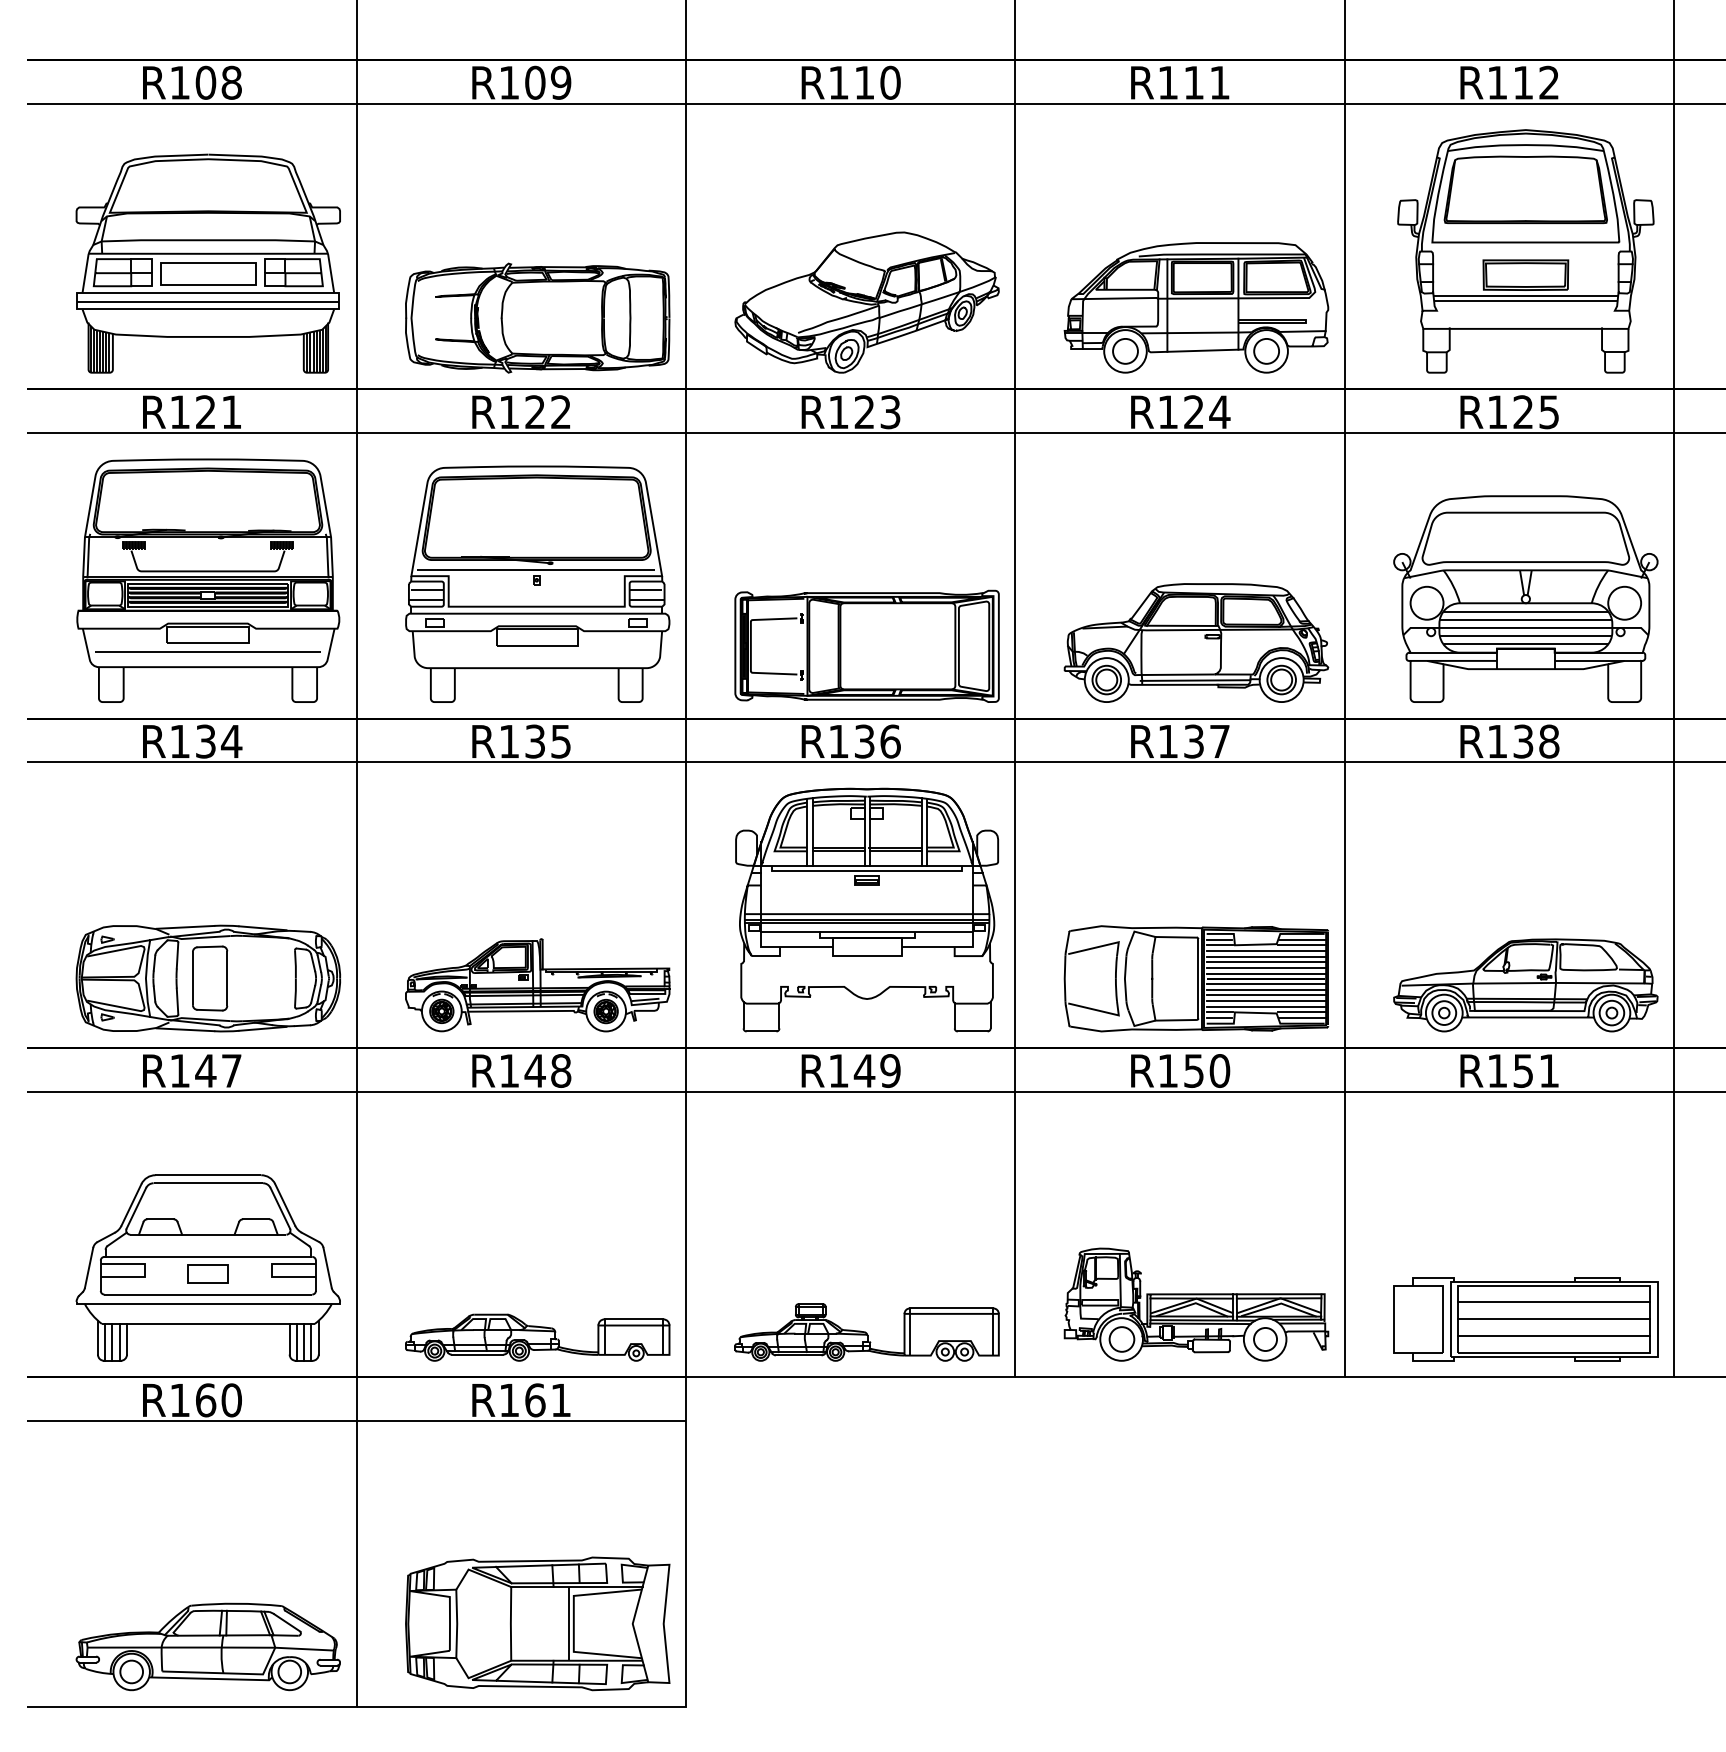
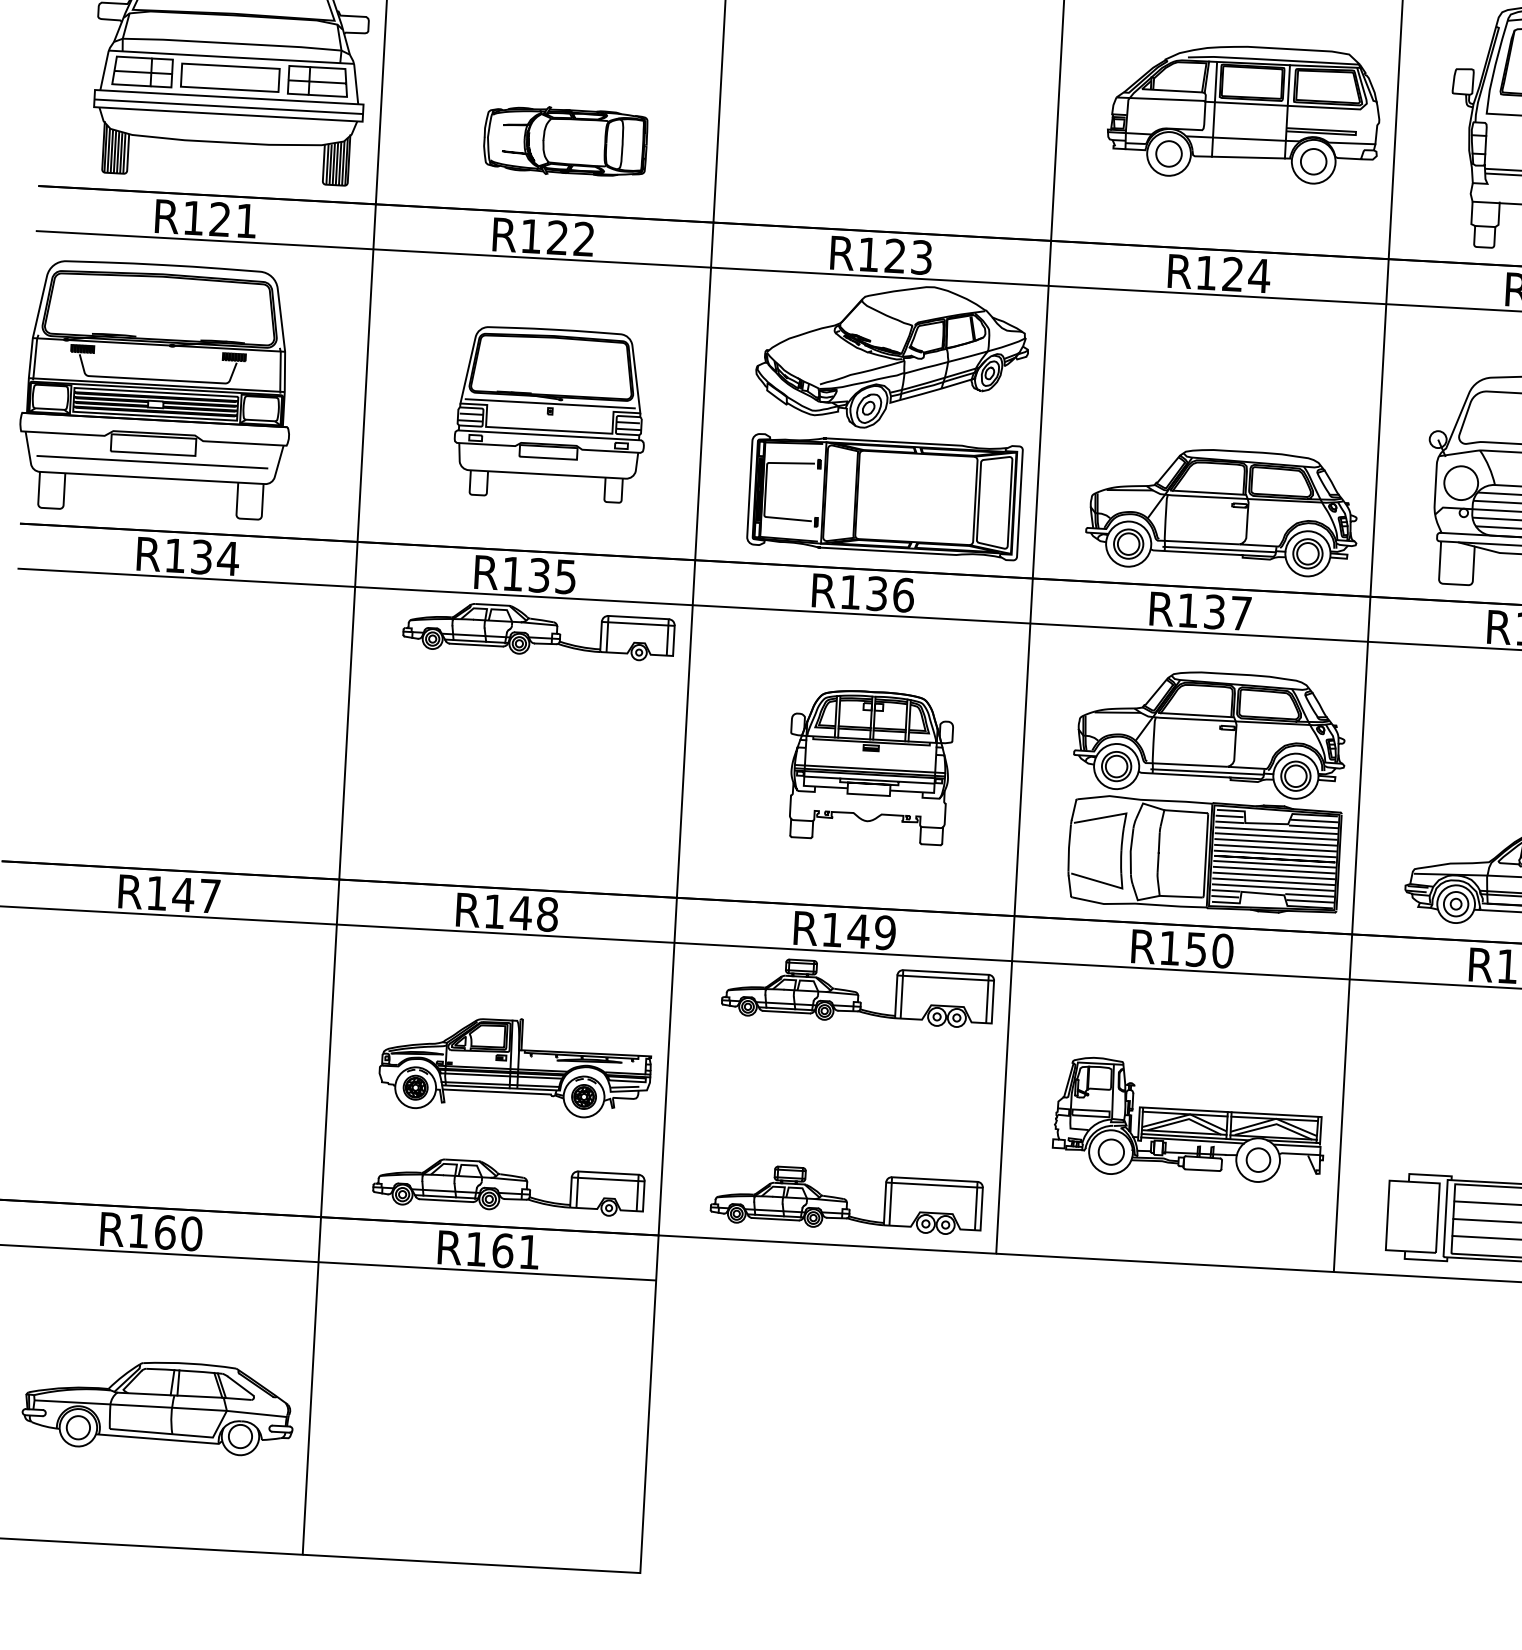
part: (866, 302) -> (891, 356), moved
part: (1196, 307) -> (1244, 112), moved
part: (537, 317) -> (565, 140), size x0.6
part: (208, 580) -> (157, 389), moved
part: (537, 583) -> (550, 413), size x0.7
part: (537, 795) -> (538, 630), added
part: (1196, 859) -> (1210, 733), added
part: (866, 909) -> (869, 765), size x0.6
part: (208, 978) -> (191, 800), removed
part: (537, 985) -> (515, 1066), moved
part: (866, 1130) -> (857, 992), added
part: (207, 1267) -> (174, 1096), removed
part: (1196, 1304) -> (1189, 1120), moved
part: (537, 1623) -> (492, 1479), removed
part: (207, 1646) -> (157, 1405), moved

